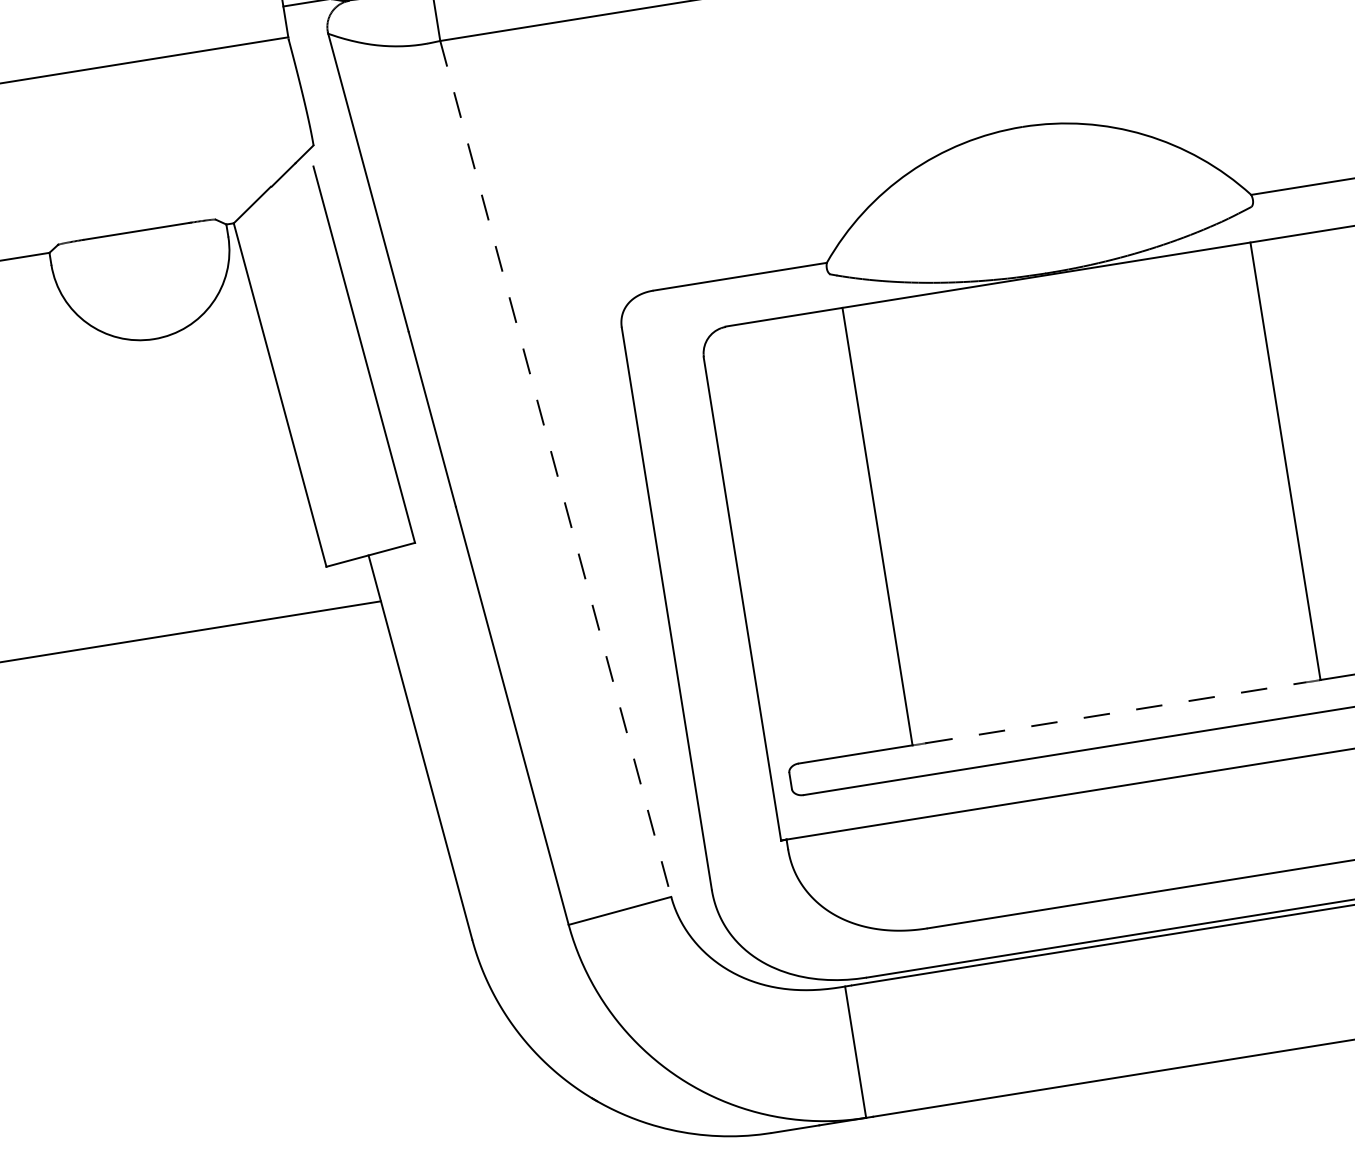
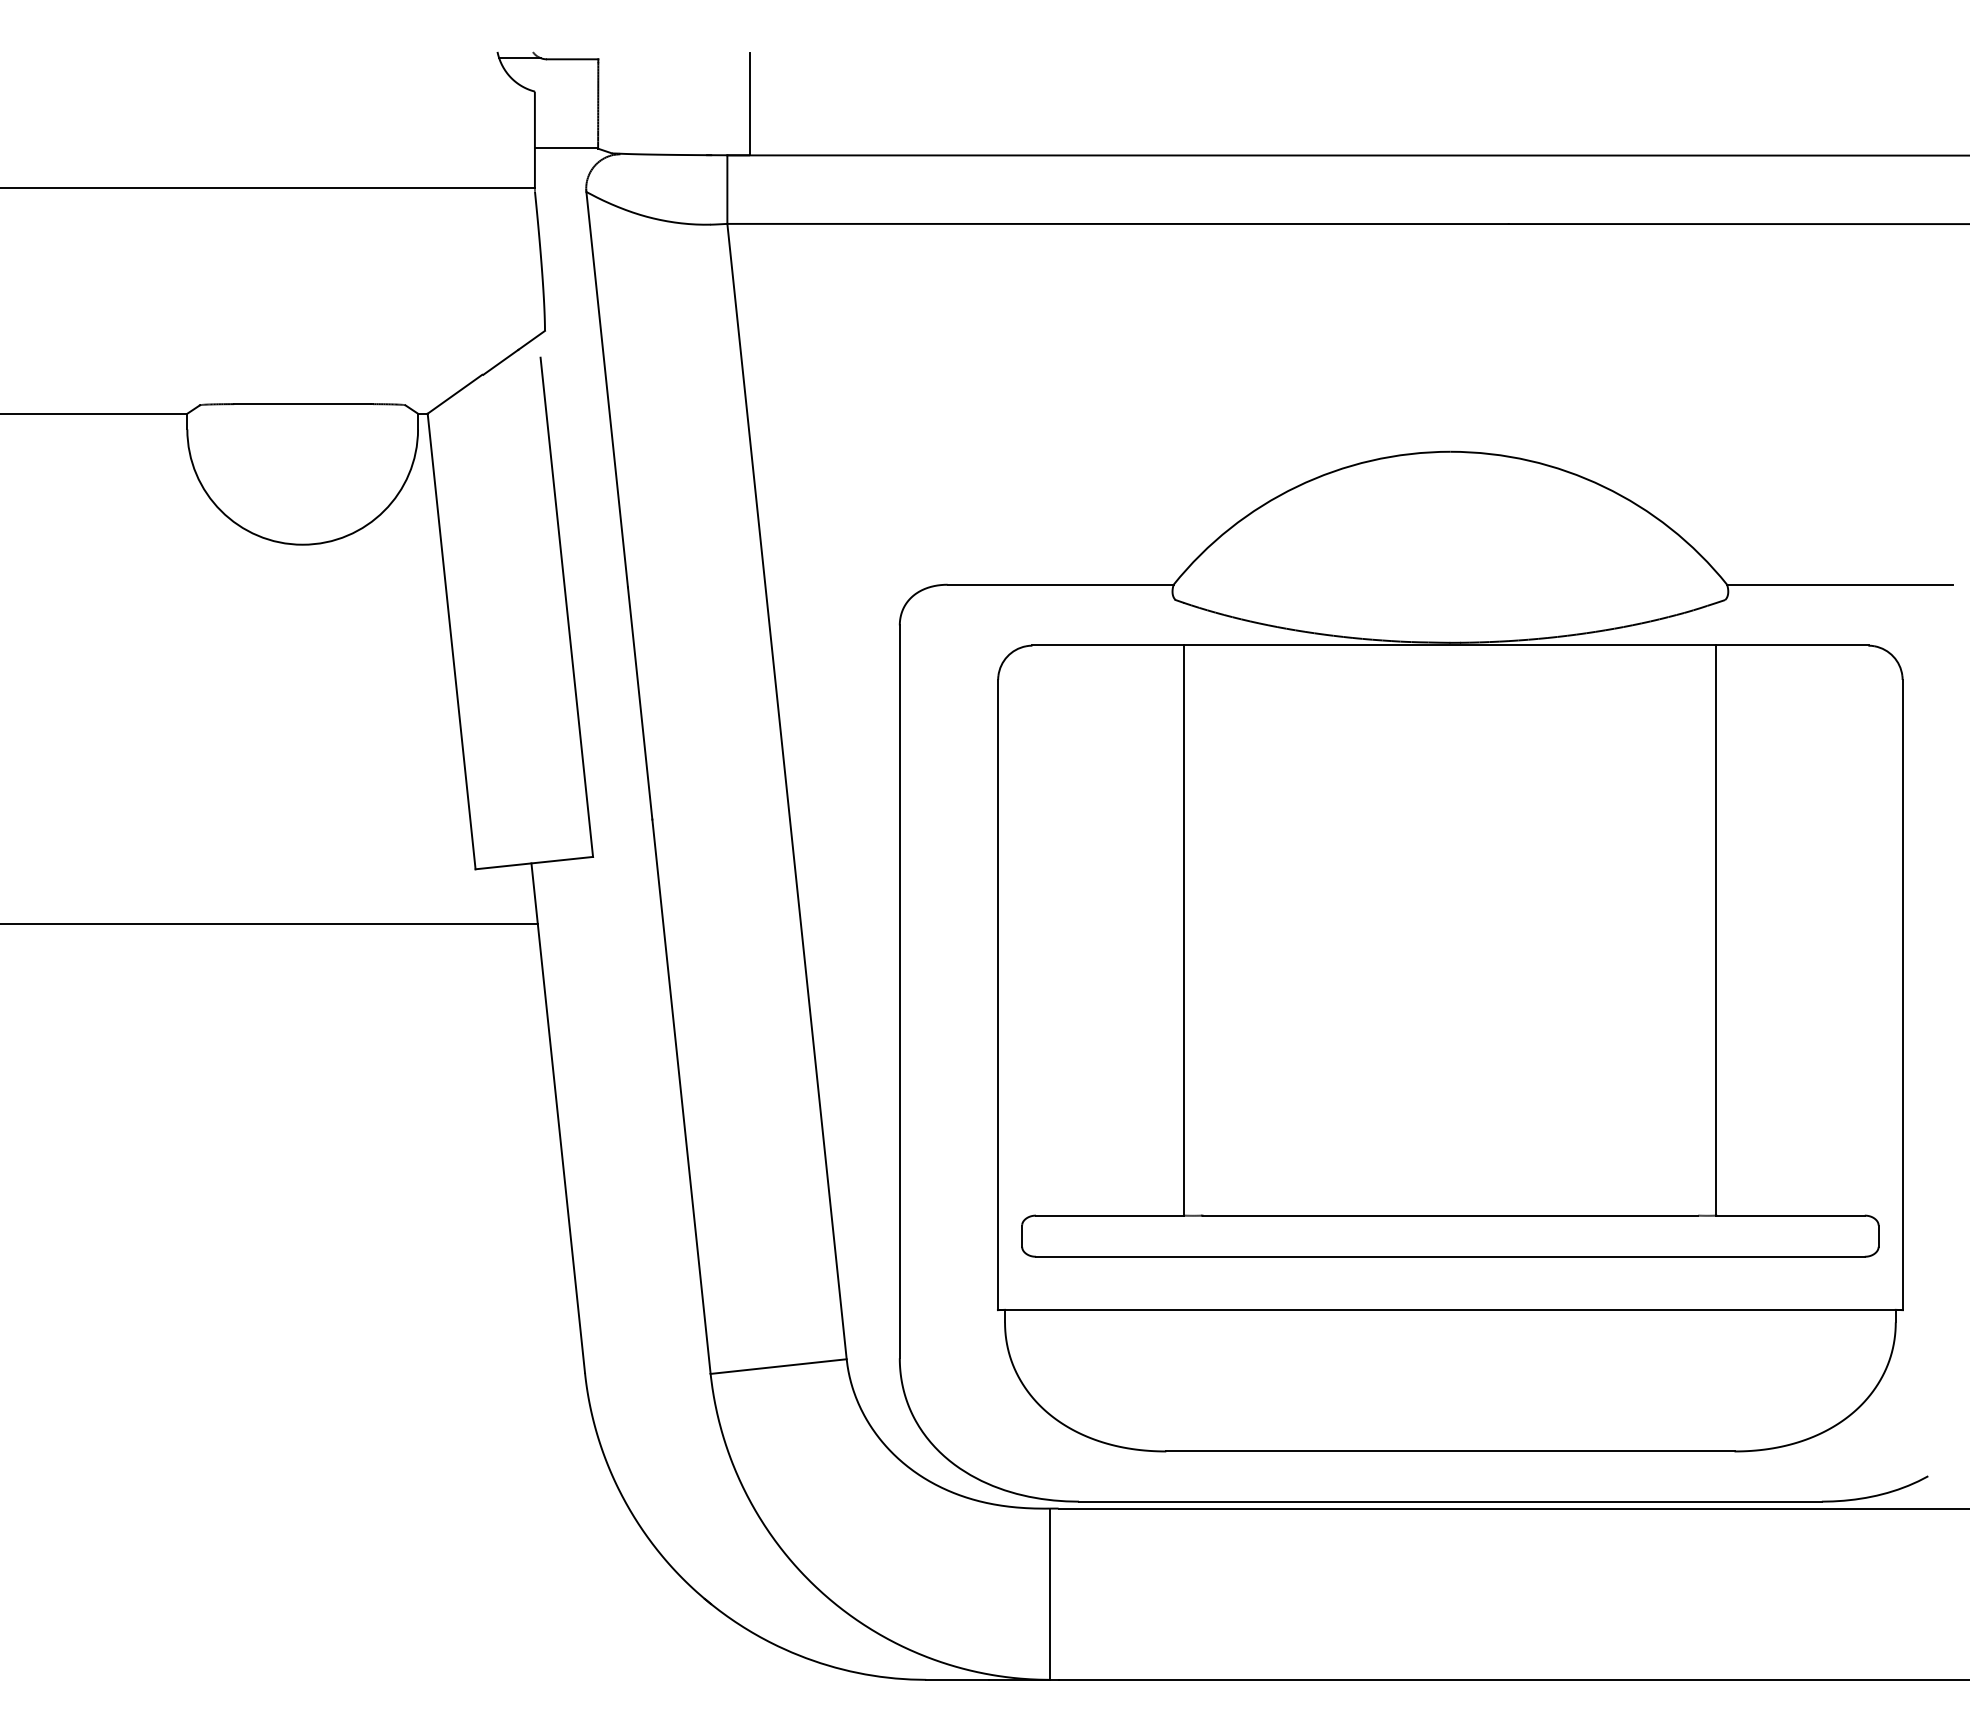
line: (556, 468) -> (787, 791), dashed -> solid
line: (1116, 712) -> (1450, 1215), dashed -> solid

